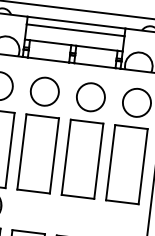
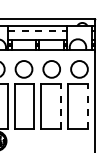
line: (76, 30) -> (38, 30), solid -> dashed
line: (99, 160) -> (61, 106), solid -> dashed
line: (142, 166) -> (87, 106), solid -> dashed

